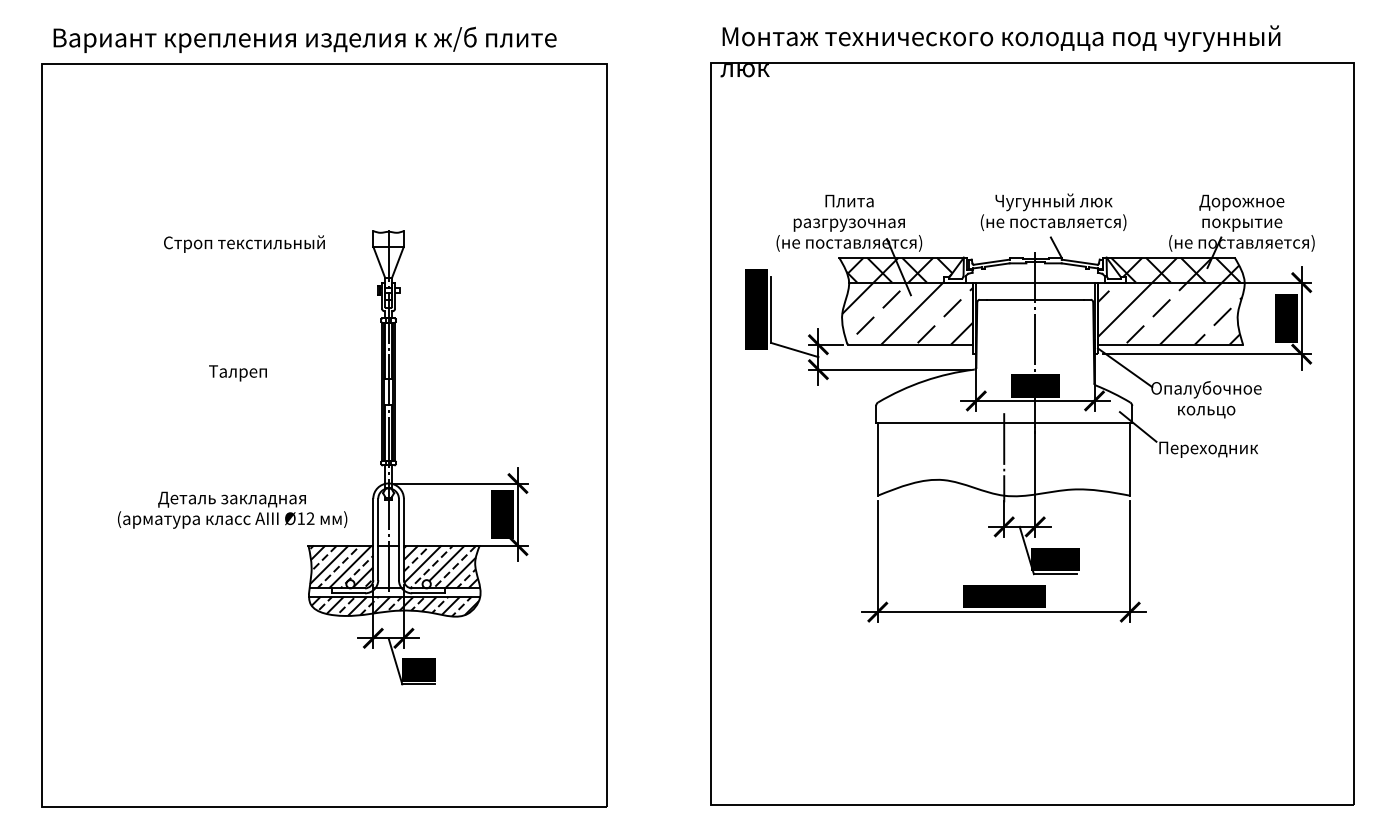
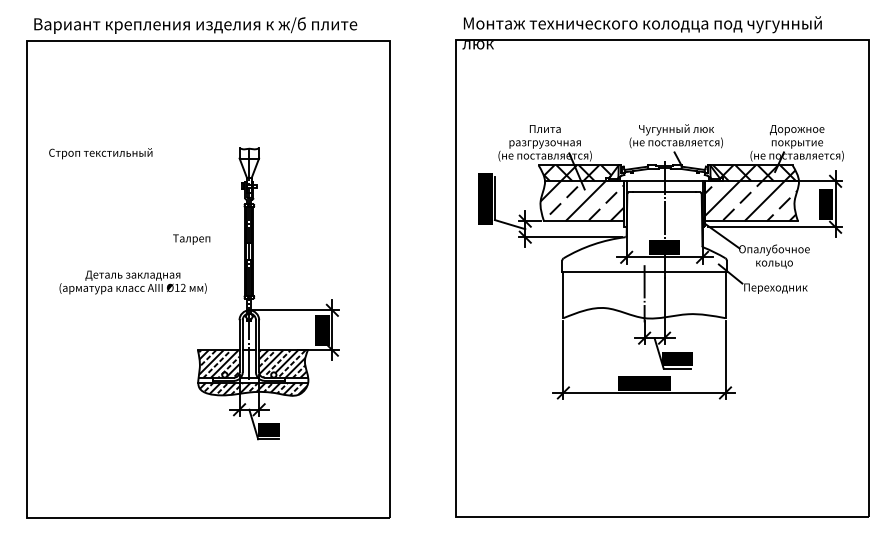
text: (243, 243) -> (100, 153), moved
text: (237, 373) -> (191, 239), moved
text: (231, 510) -> (132, 282), moved

